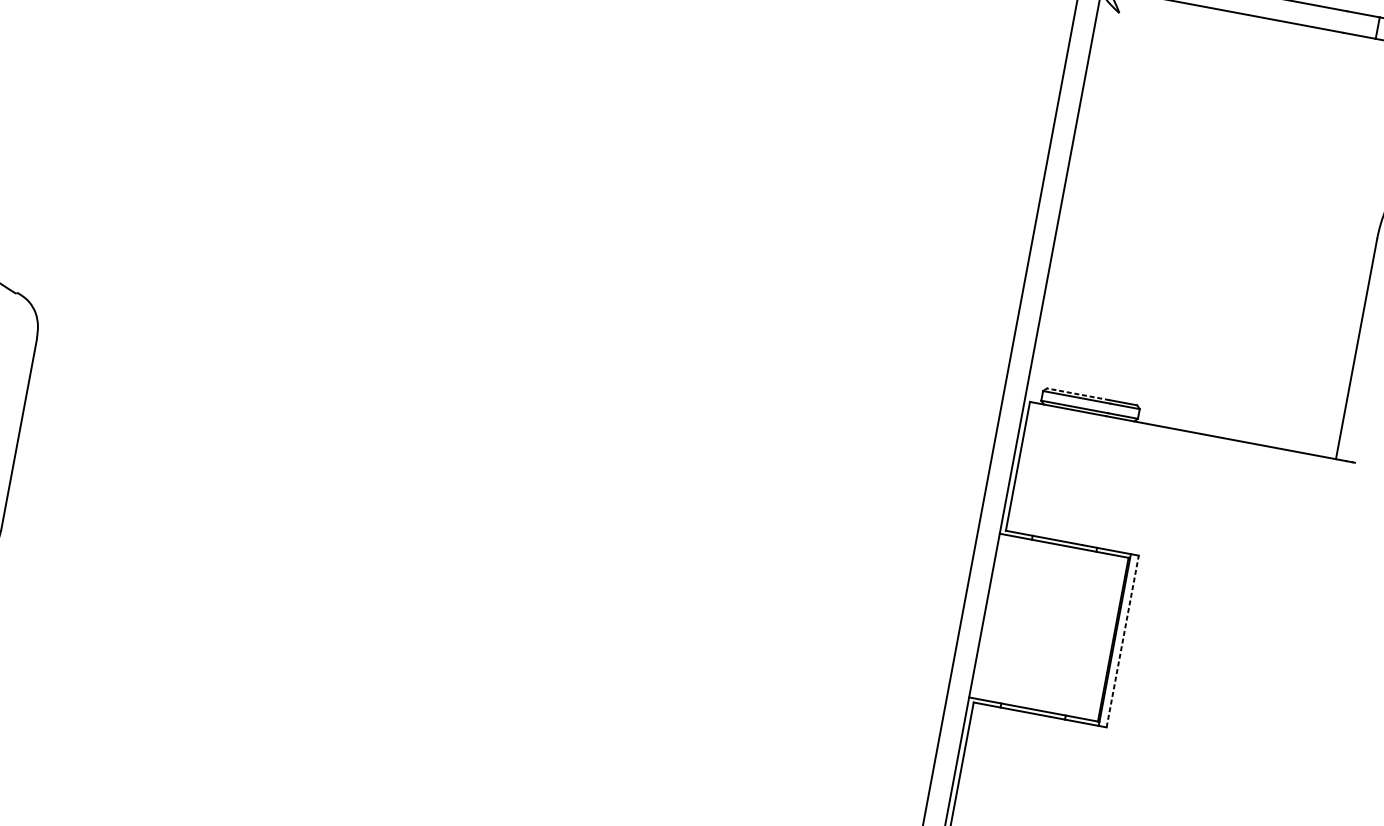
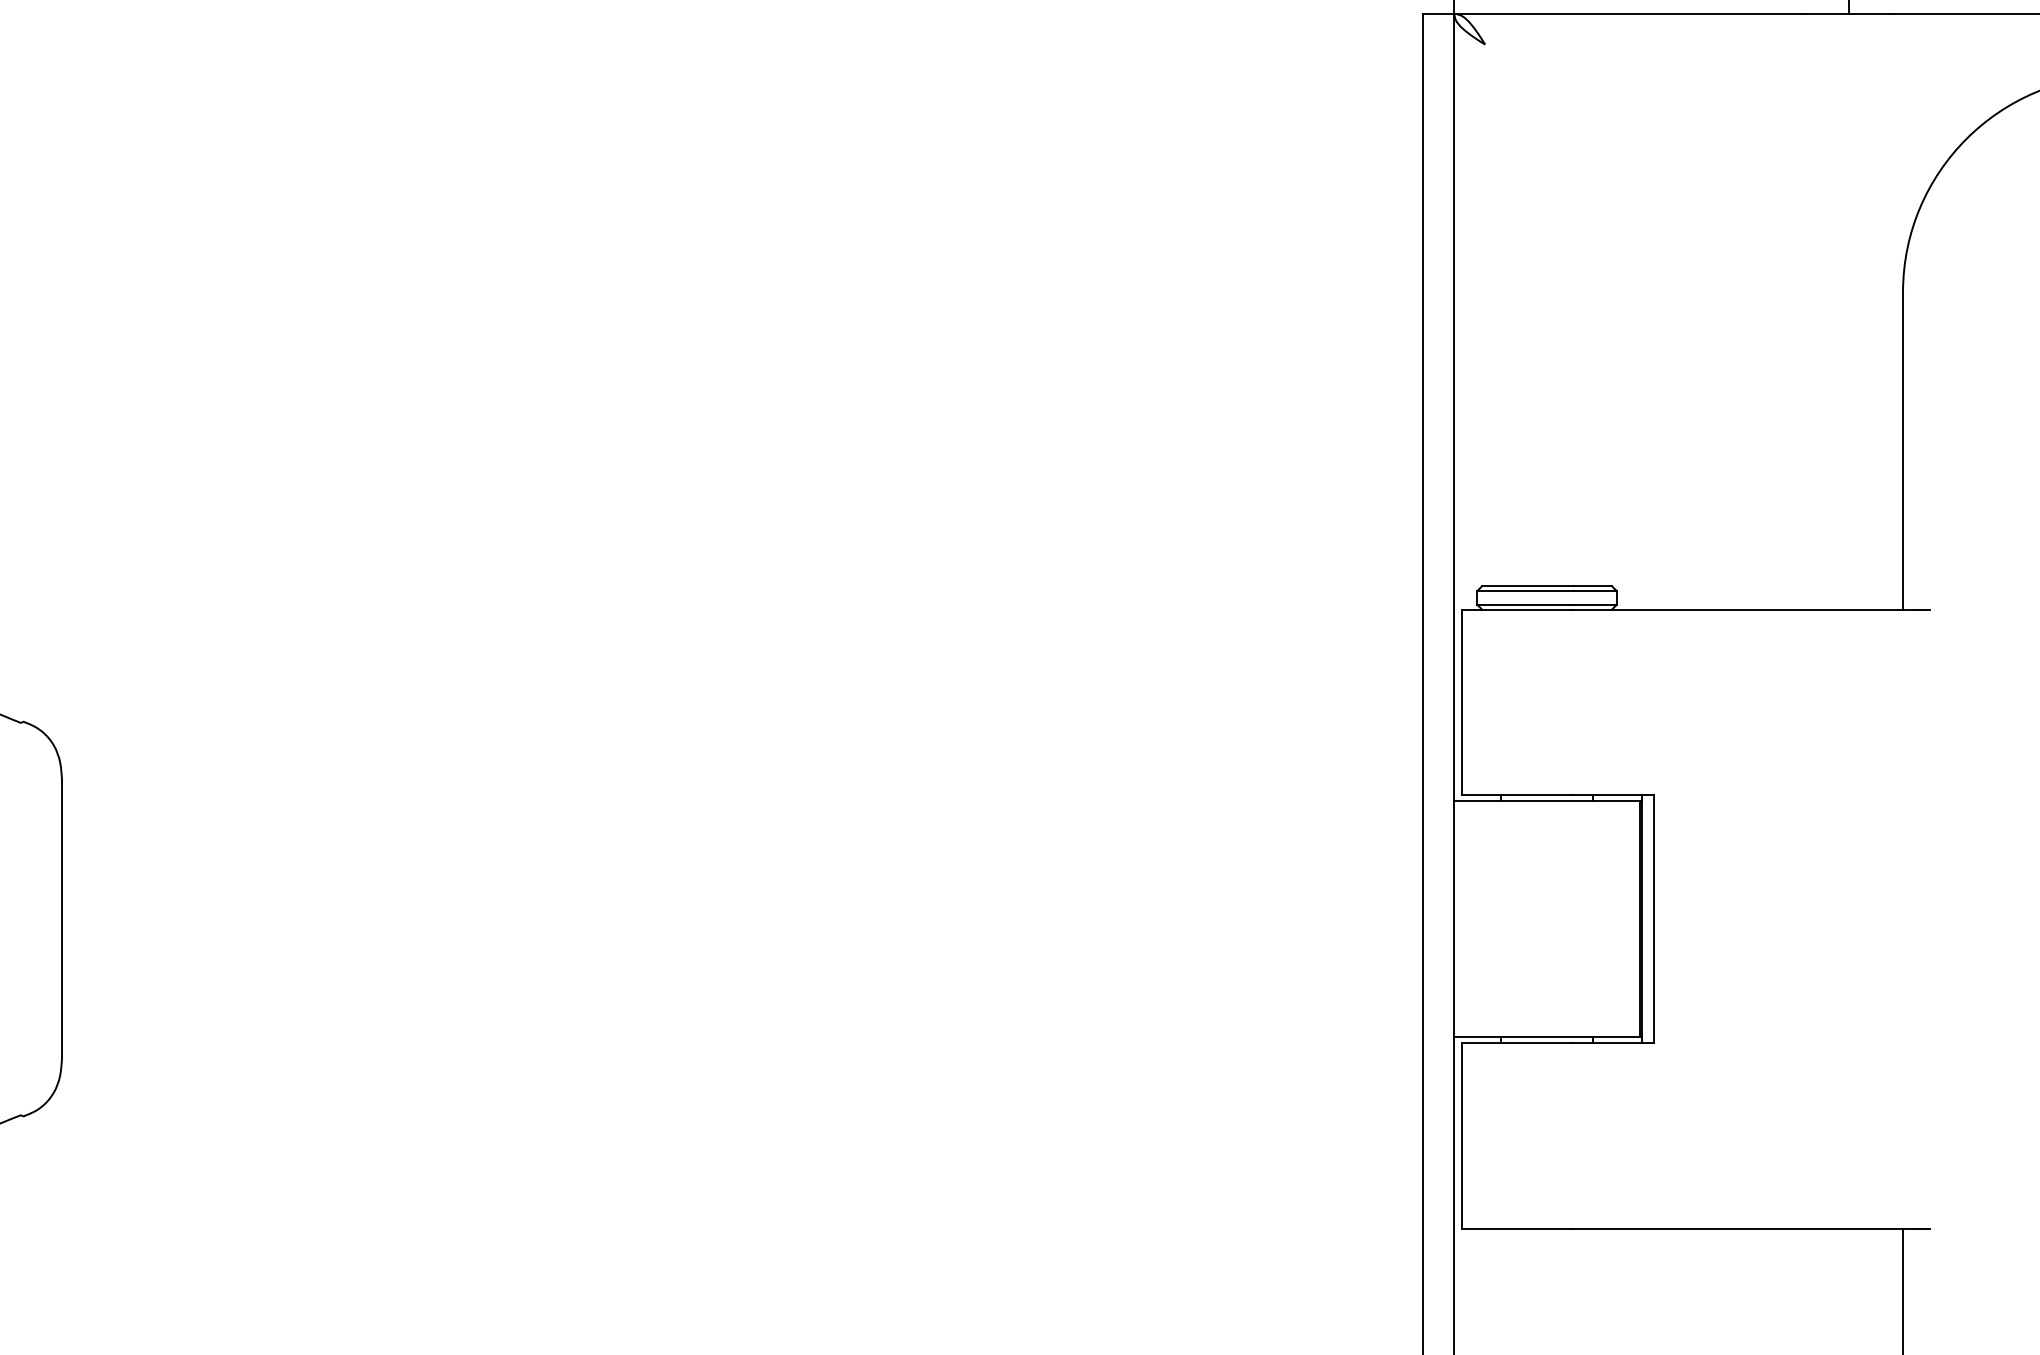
line: (1077, 394) -> (1526, 586), dashed -> solid
line: (1122, 641) -> (1653, 919), dashed -> solid

